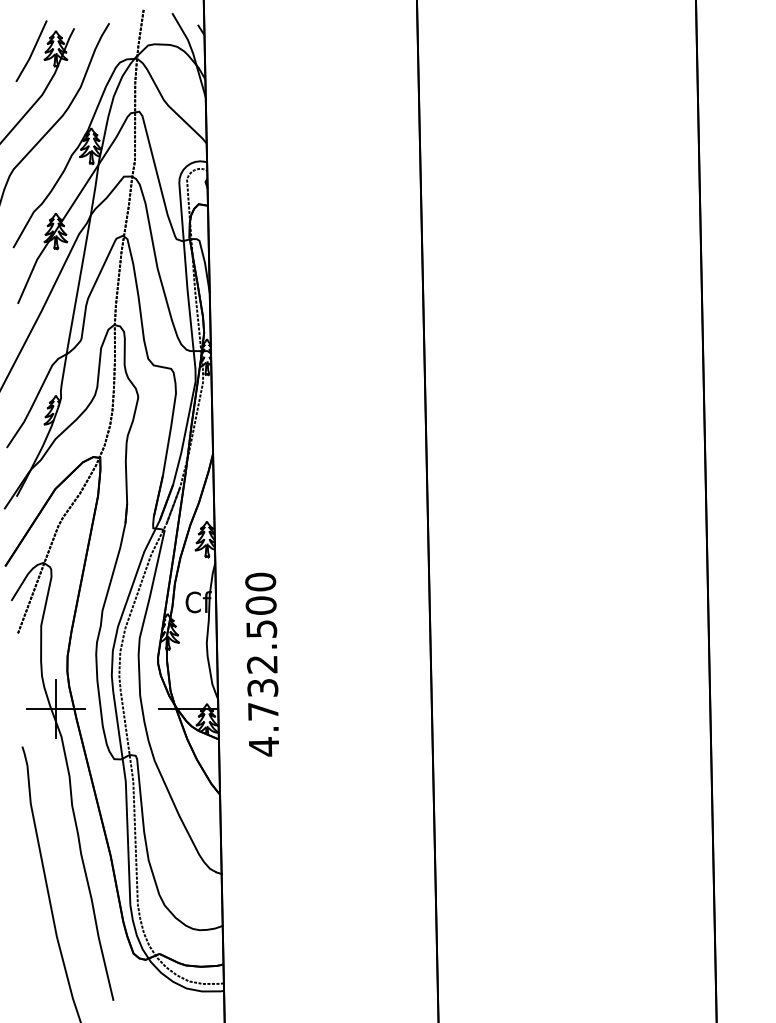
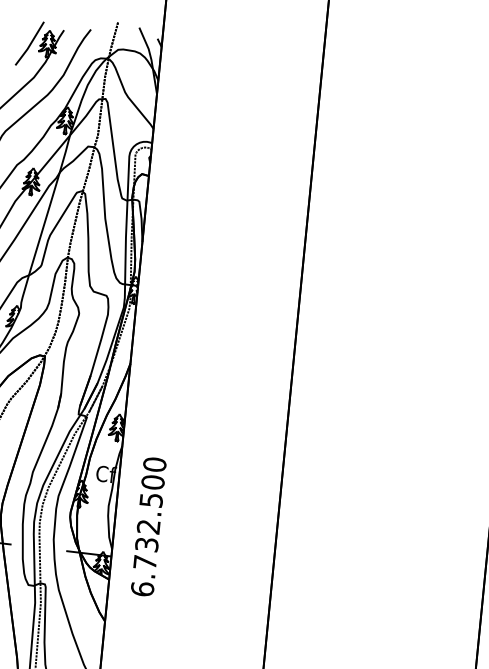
text: (263, 746) -> (142, 588), 4.732.500 -> 6.732.500

